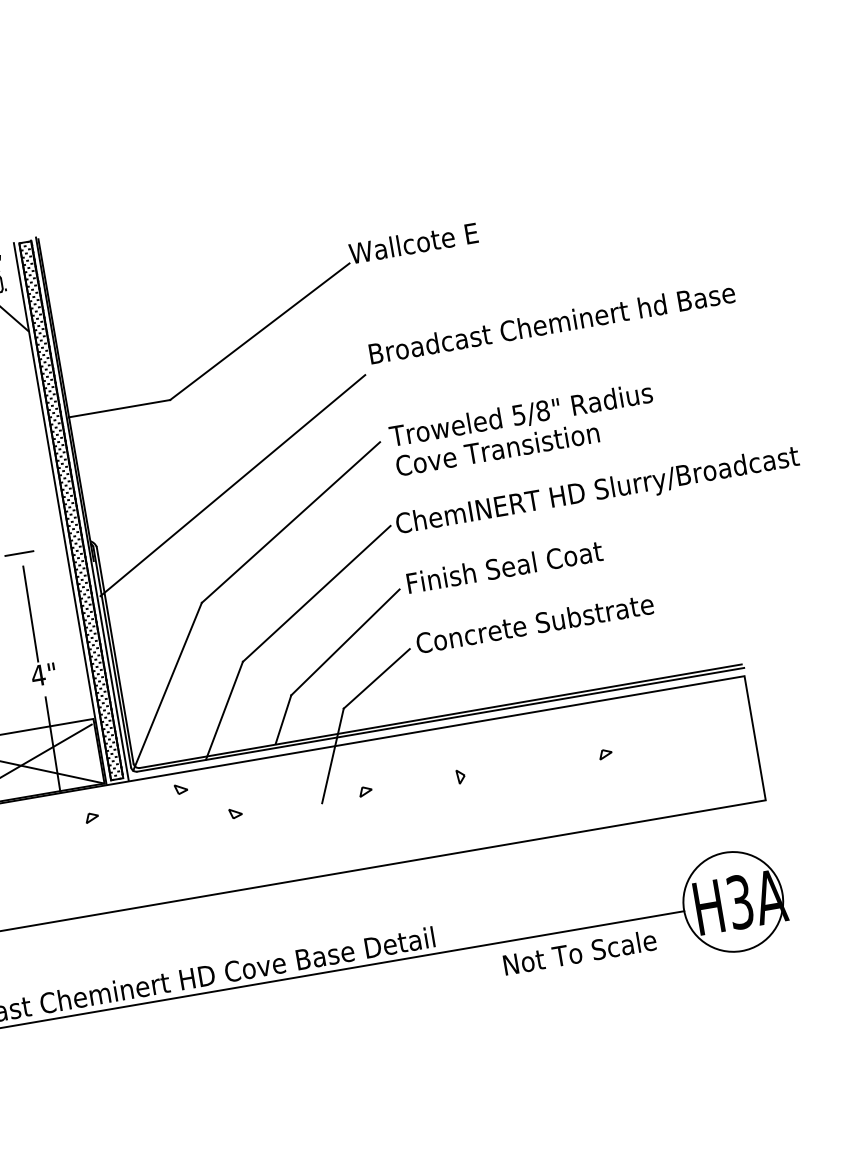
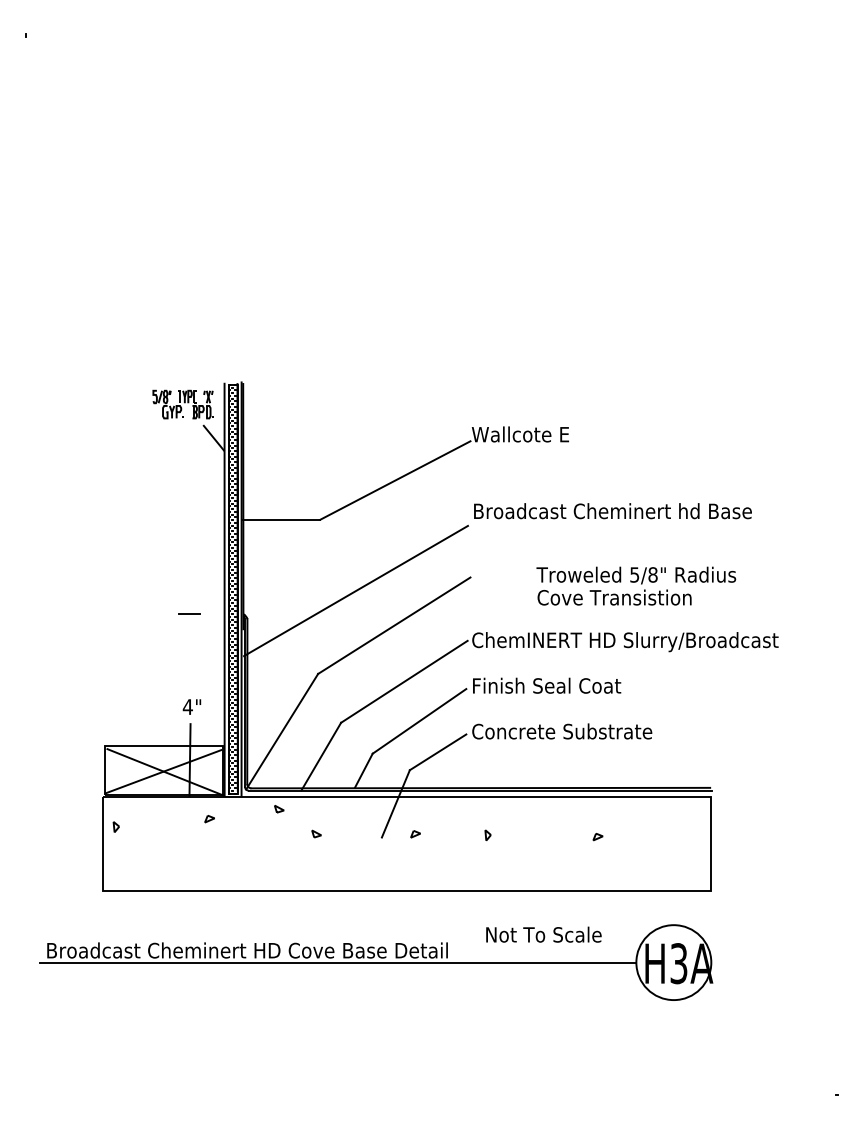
text: (523, 428) -> (636, 585), moved
line: (29, 614) -> (189, 660), removed
text: (579, 952) -> (543, 934), moved

